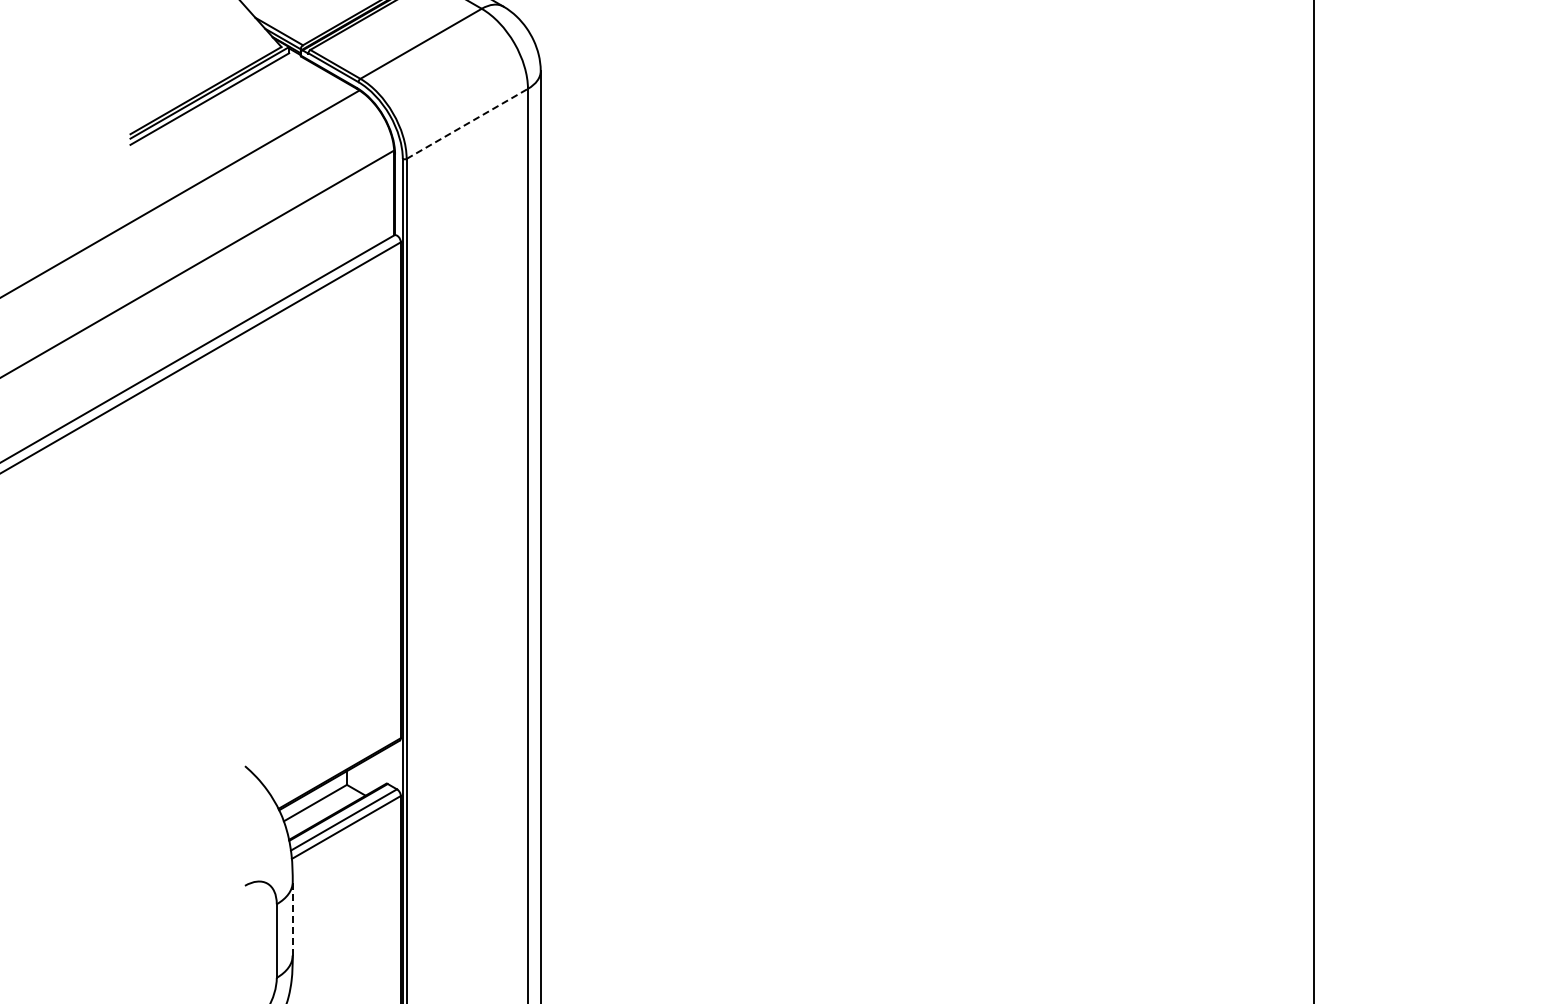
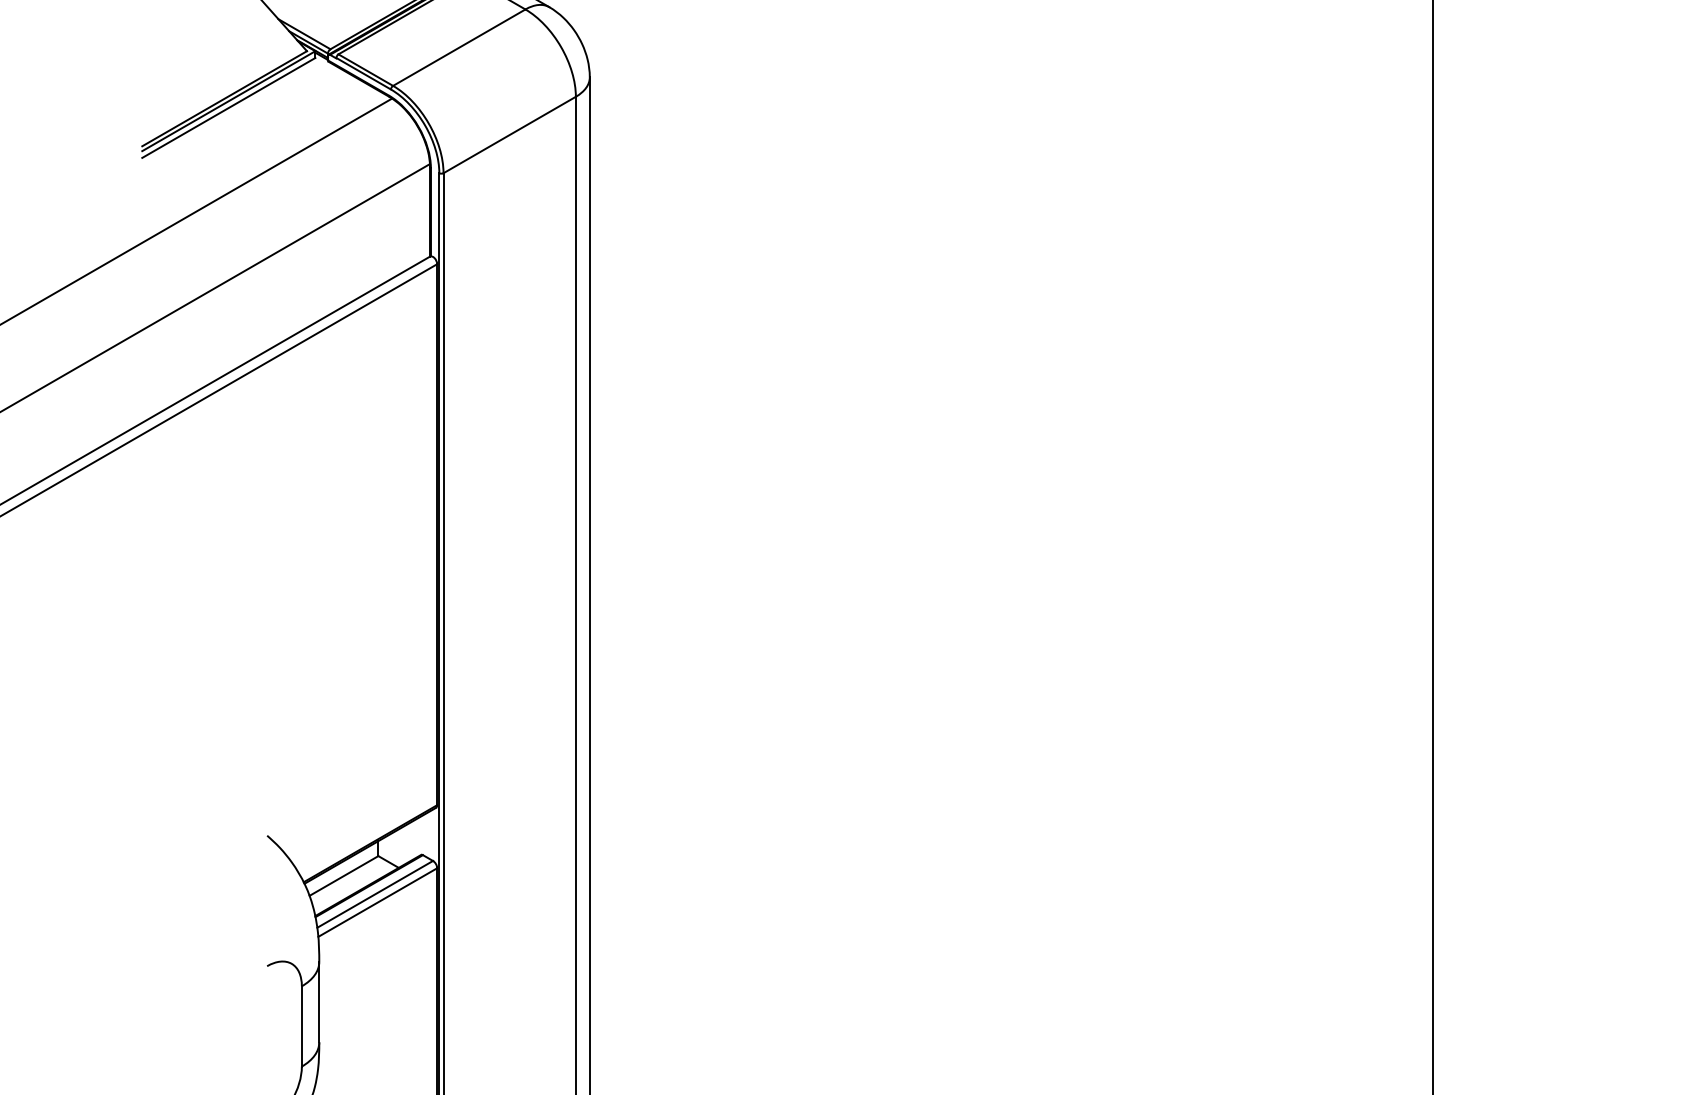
line: (467, 123) -> (509, 134), dashed -> solid
line: (292, 918) -> (319, 1001), dashed -> solid

